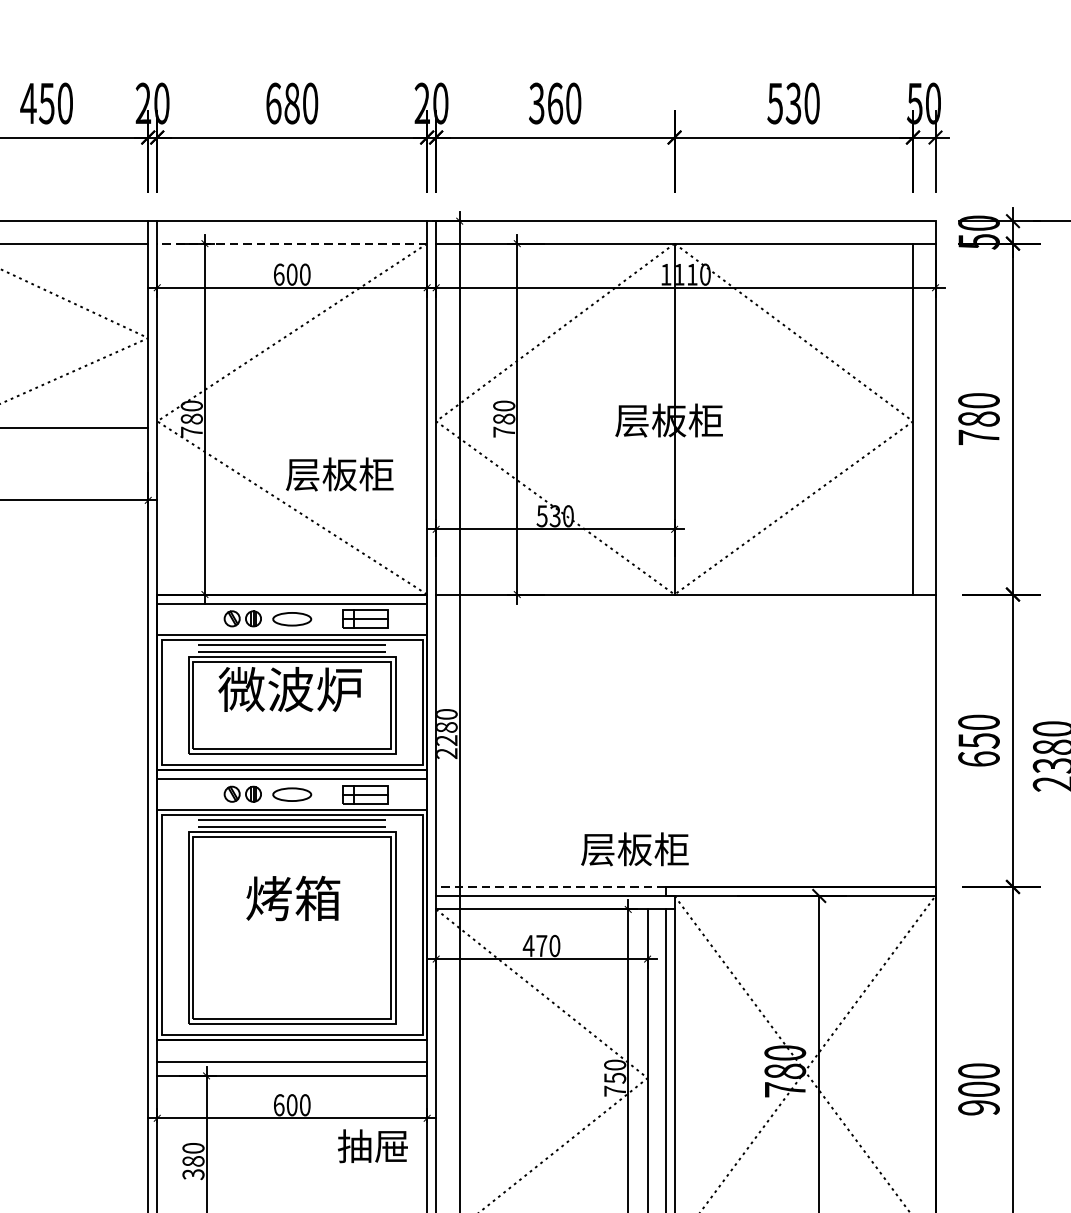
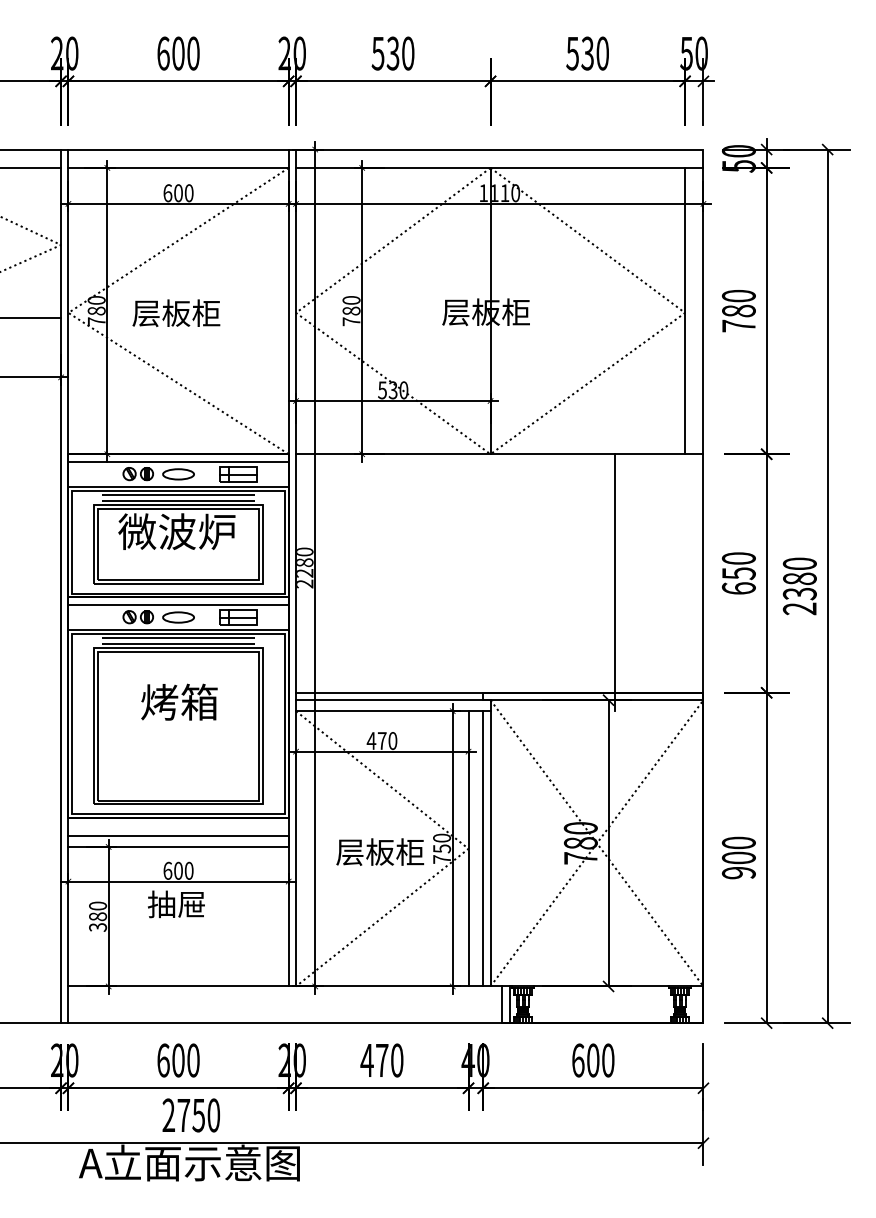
text: (292, 103) -> (178, 53), 680 -> 600
text: (545, 103) -> (385, 53), 360 -> 530
line: (292, 243) -> (178, 167), dashed -> solid
text: (339, 473) -> (176, 312), moved
line: (827, 751) -> (615, 582), added
text: (635, 848) -> (380, 851), moved
line: (550, 886) -> (389, 692), dashed -> solid
text: (373, 1146) -> (176, 904), moved

